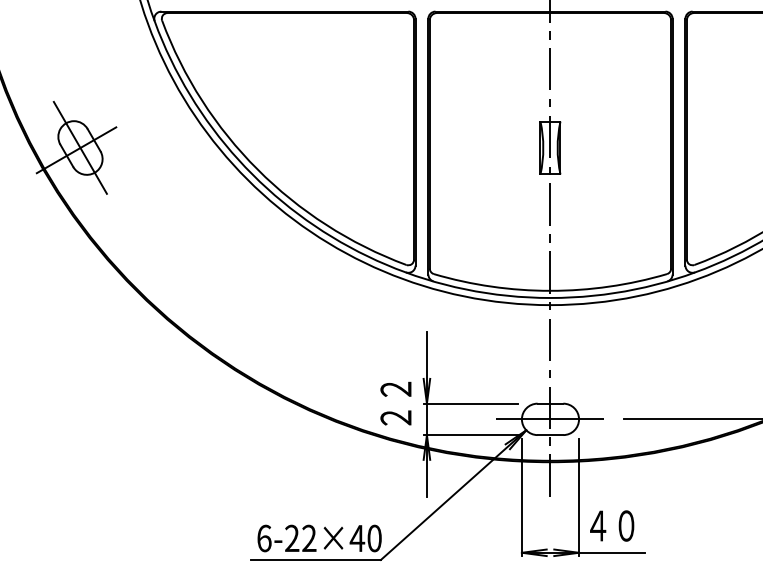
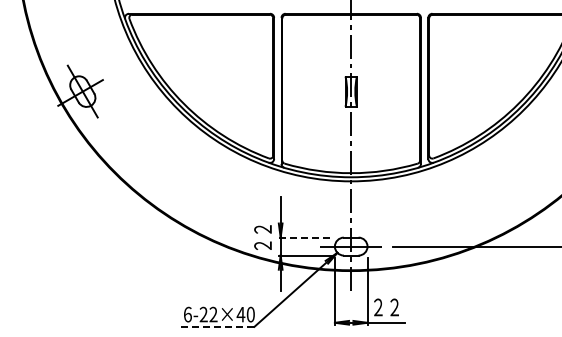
line: (470, 403) -> (305, 237), solid -> dashed
text: (610, 526) -> (385, 307), ４０ -> ２２
line: (314, 559) -> (216, 326), solid -> dashed

